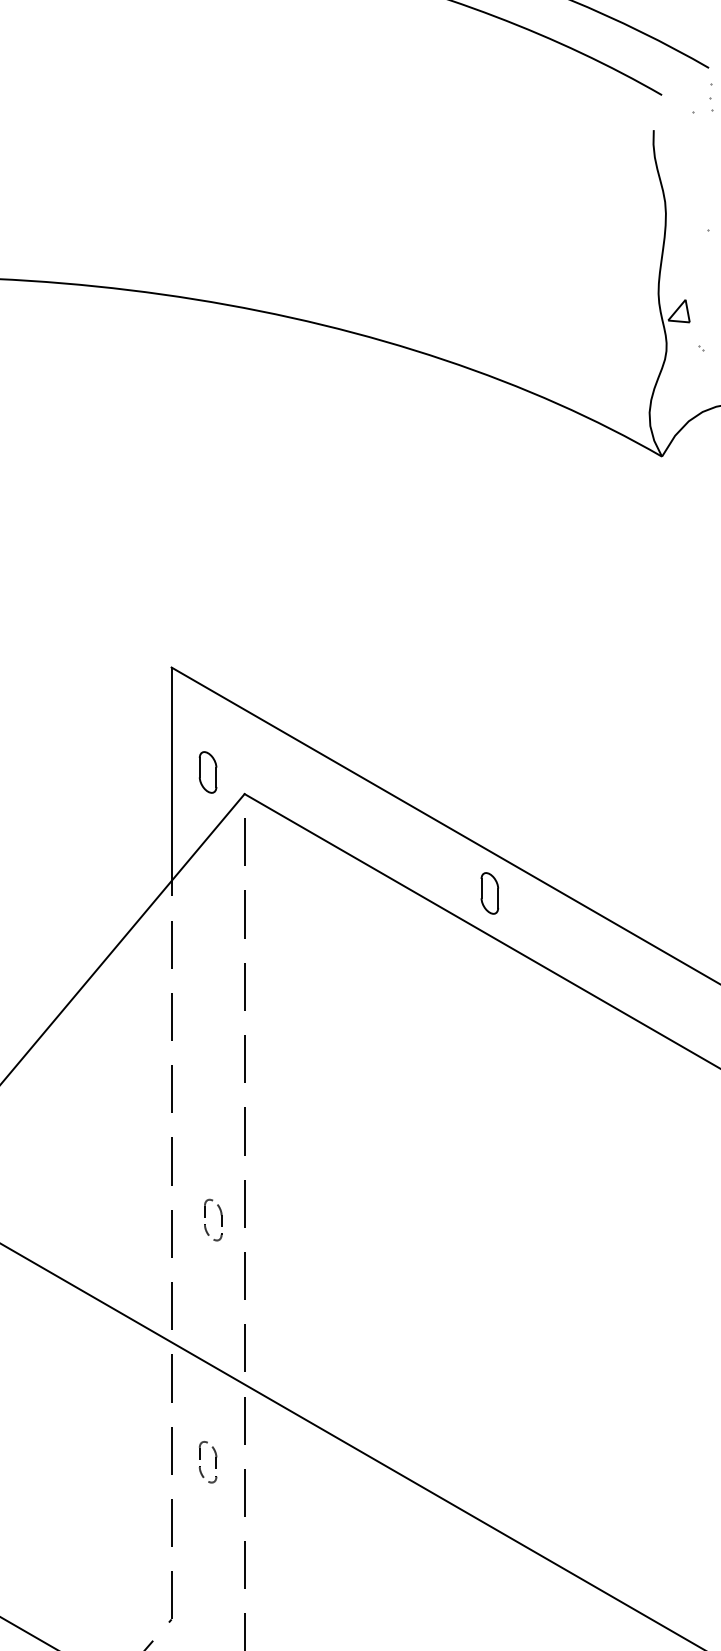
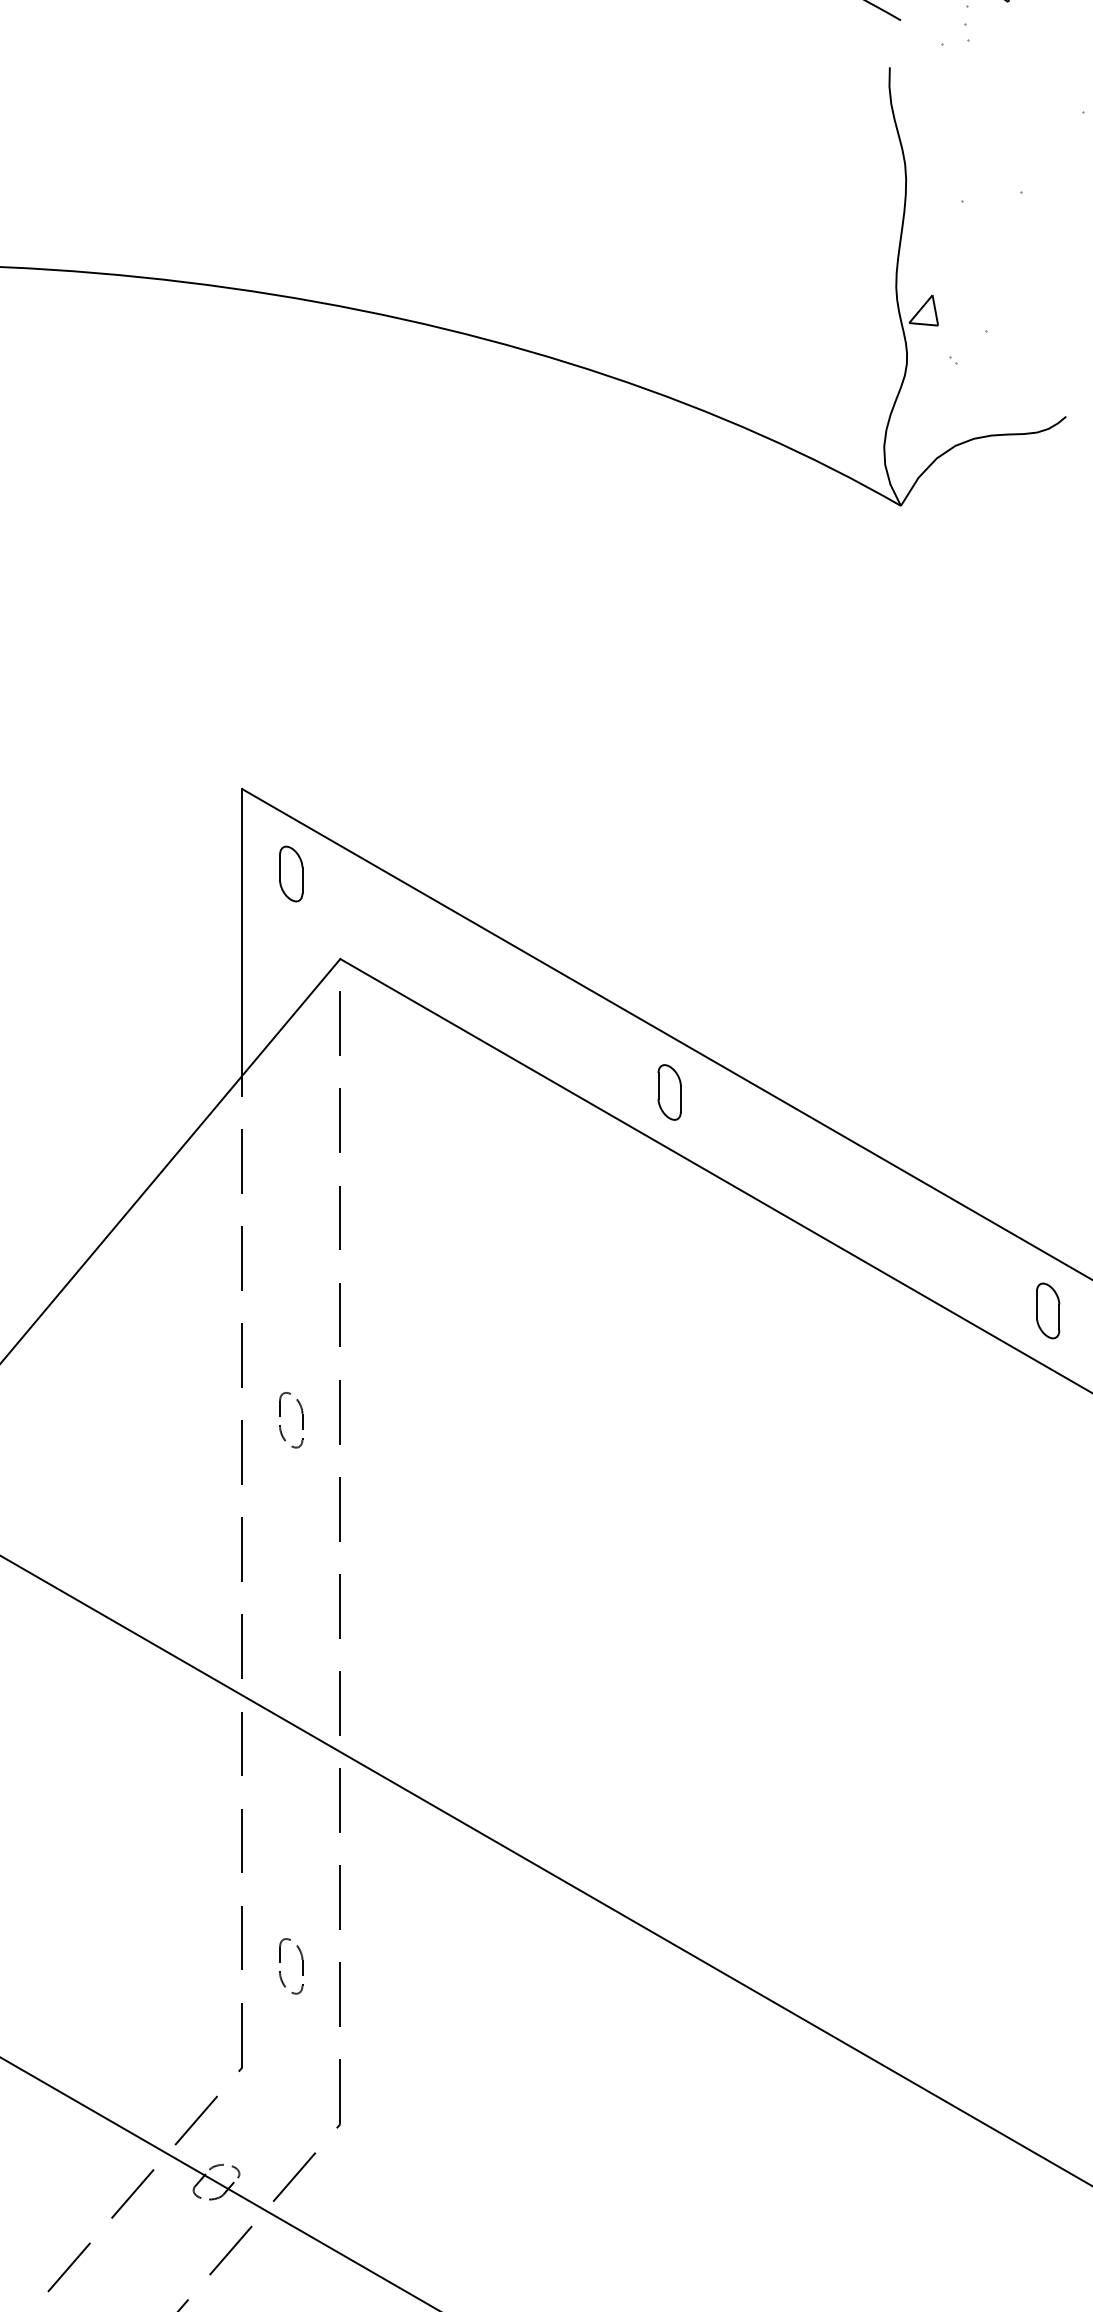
part: (208, 772) -> (291, 873), moved
part: (221, 1220) -> (302, 1420), moved
part: (216, 1462) -> (302, 1966), moved

